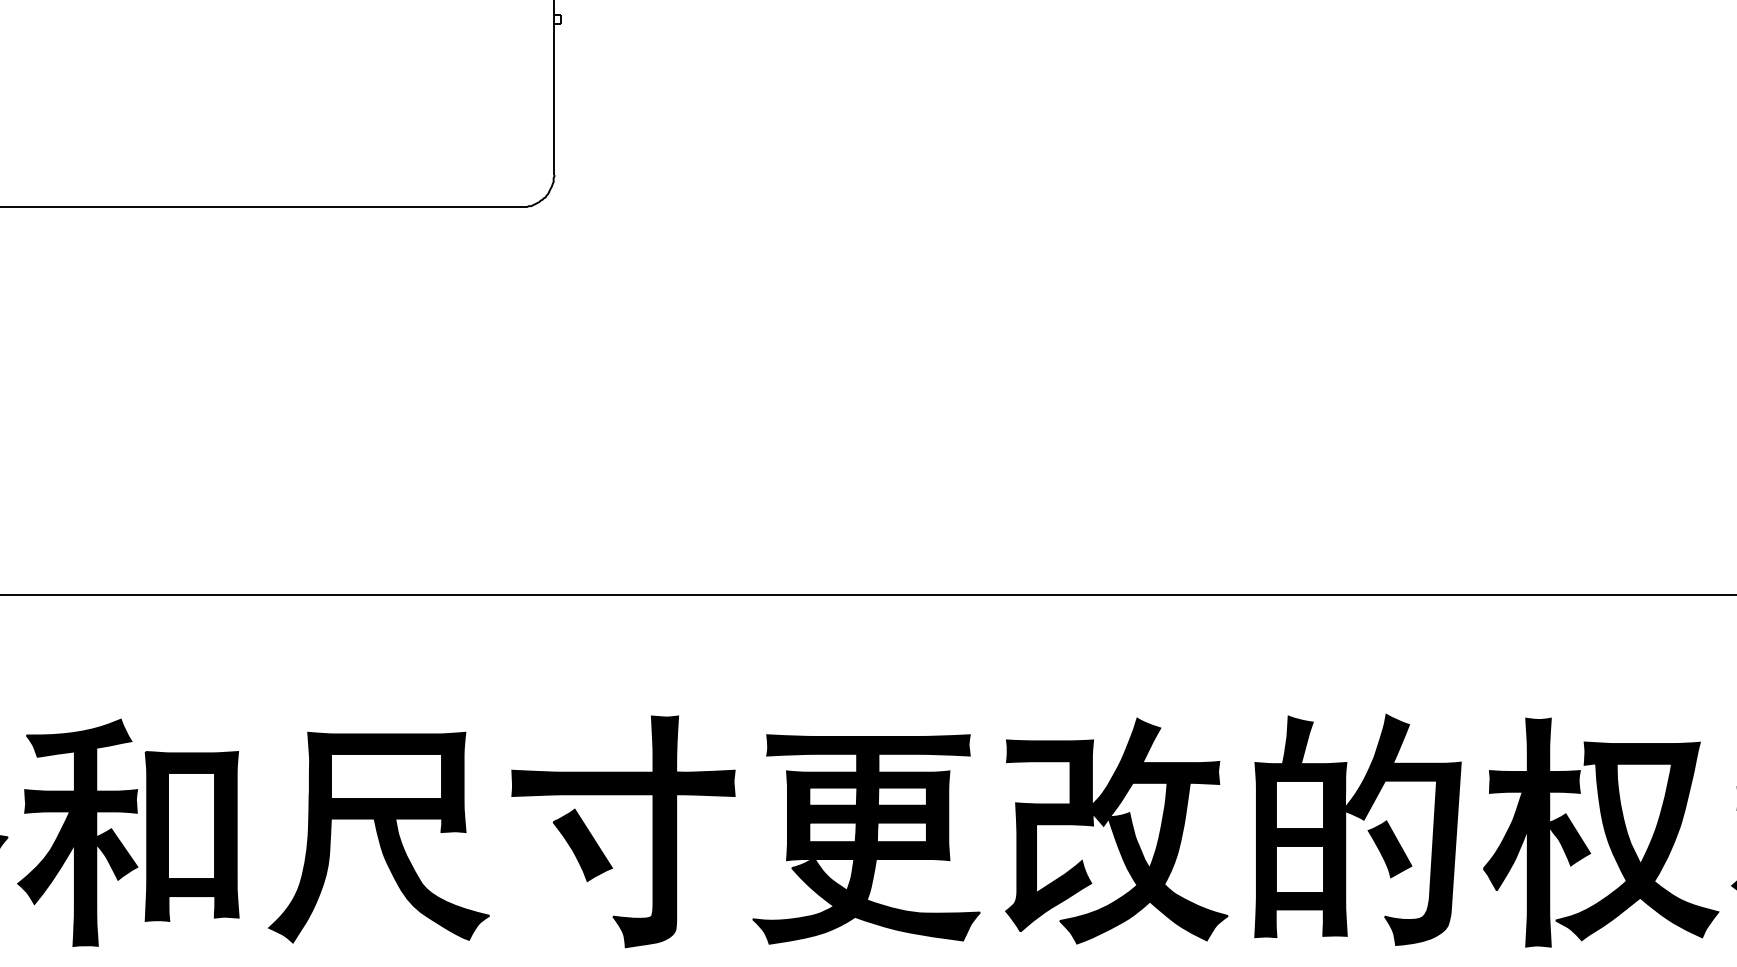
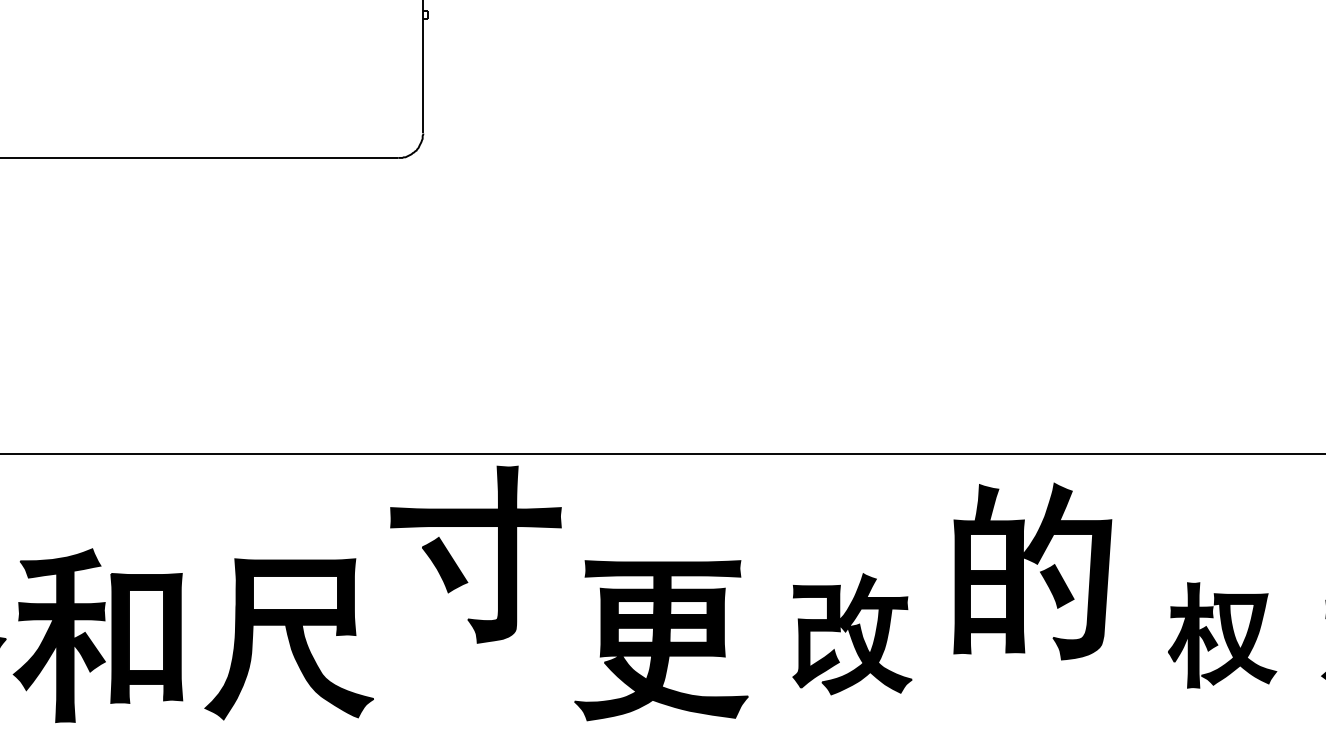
part: (1116, 830) -> (852, 633), size x0.7
part: (1367, 830) -> (1040, 572), moved
part: (1601, 832) -> (1222, 635), size x0.6
part: (599, 846) -> (457, 565), moved

